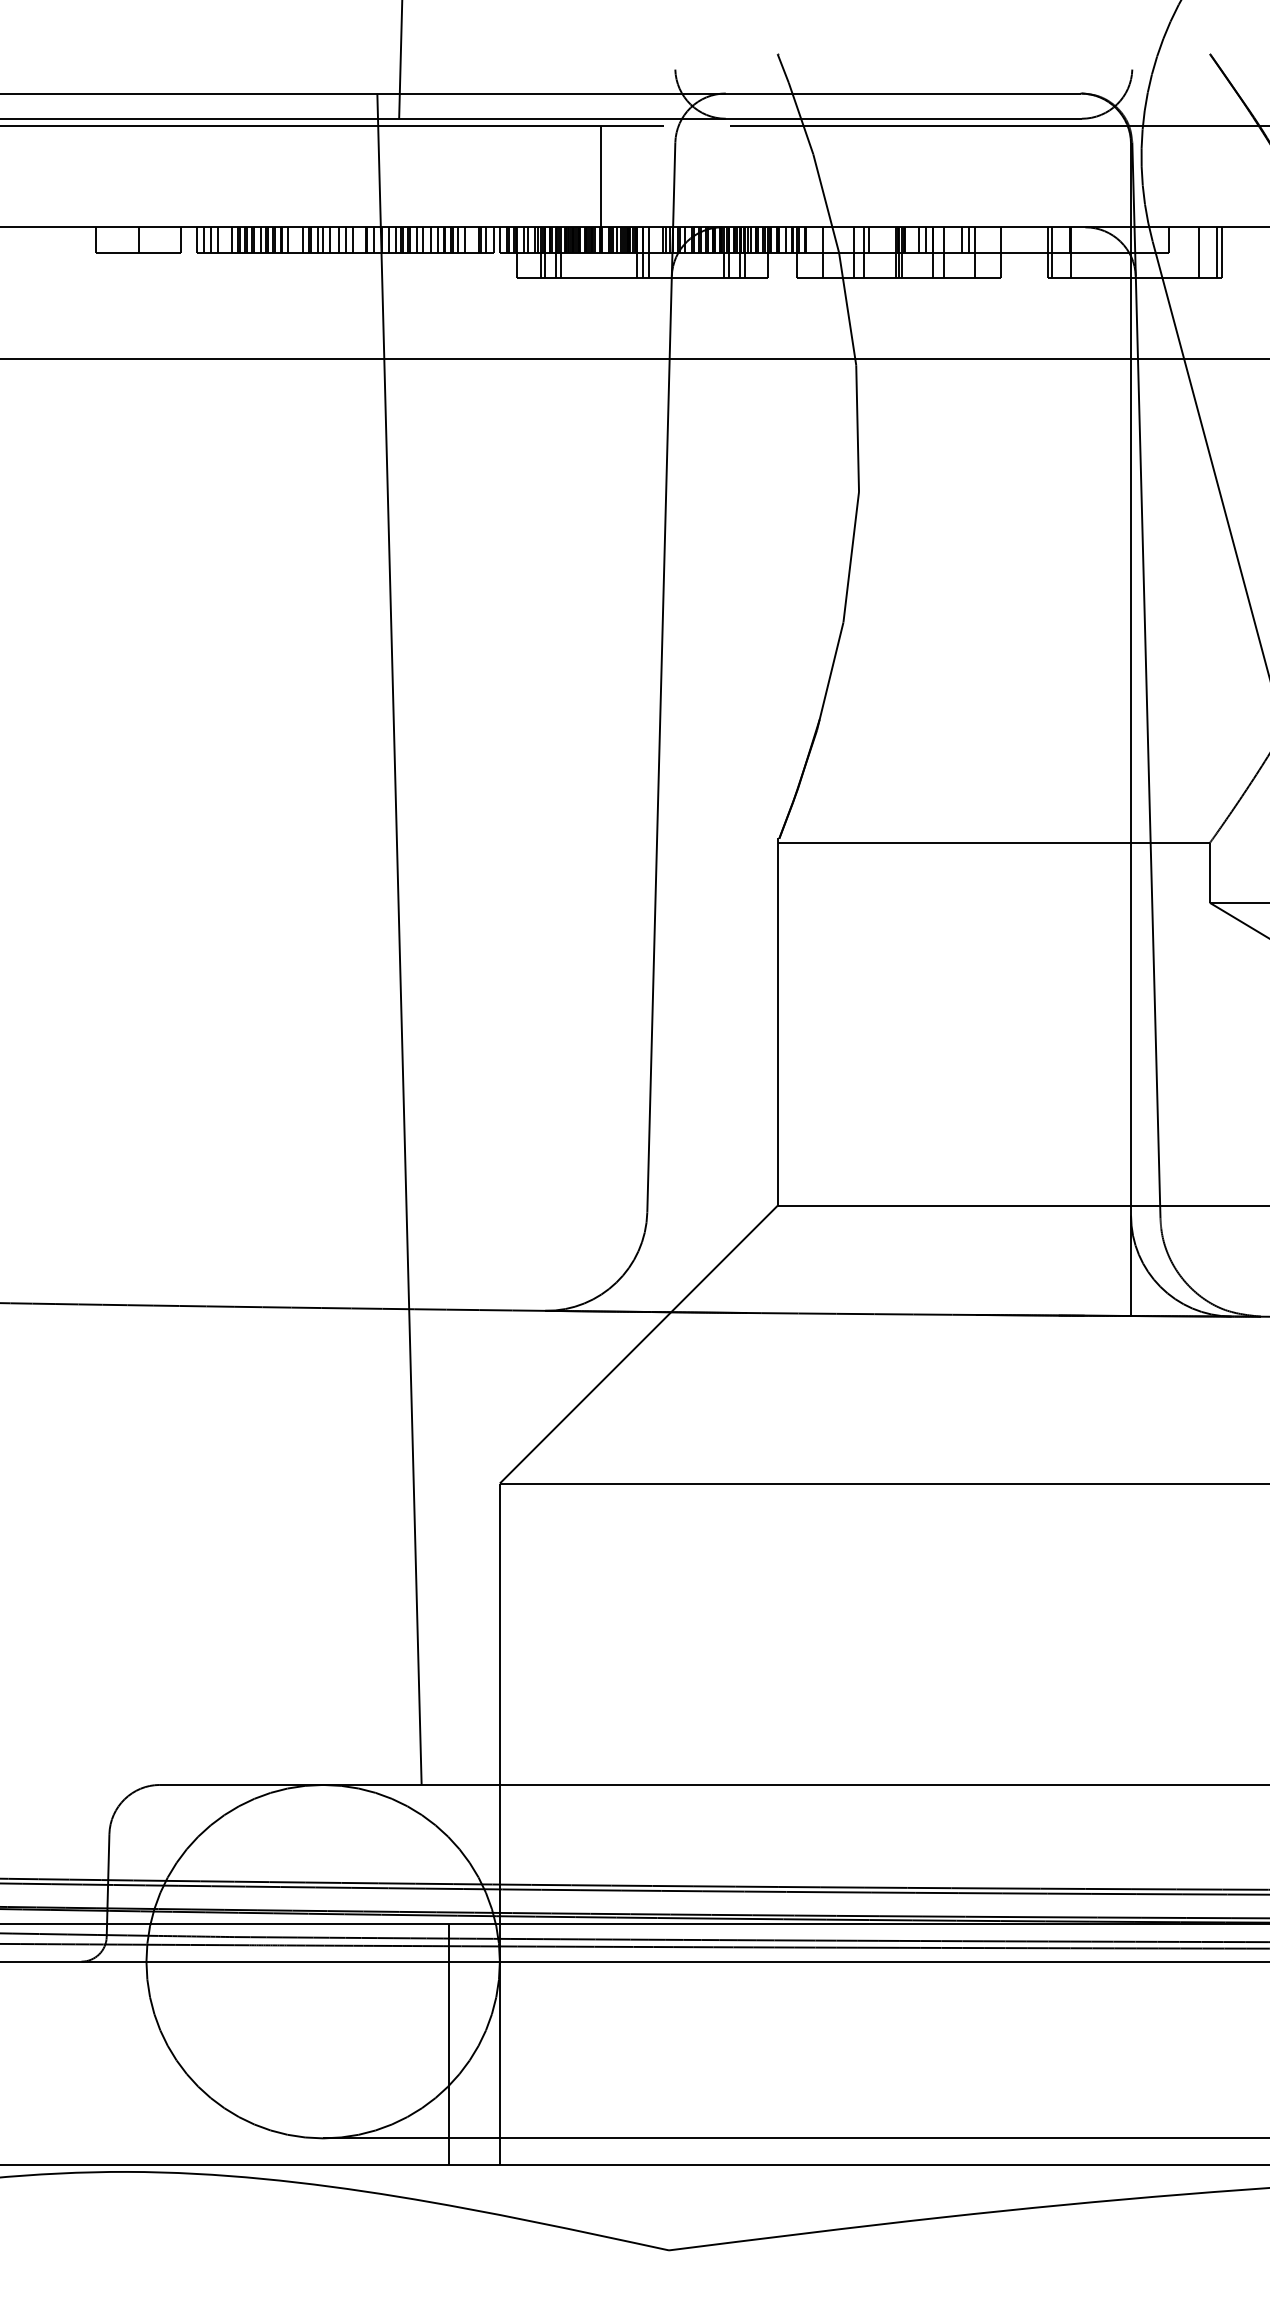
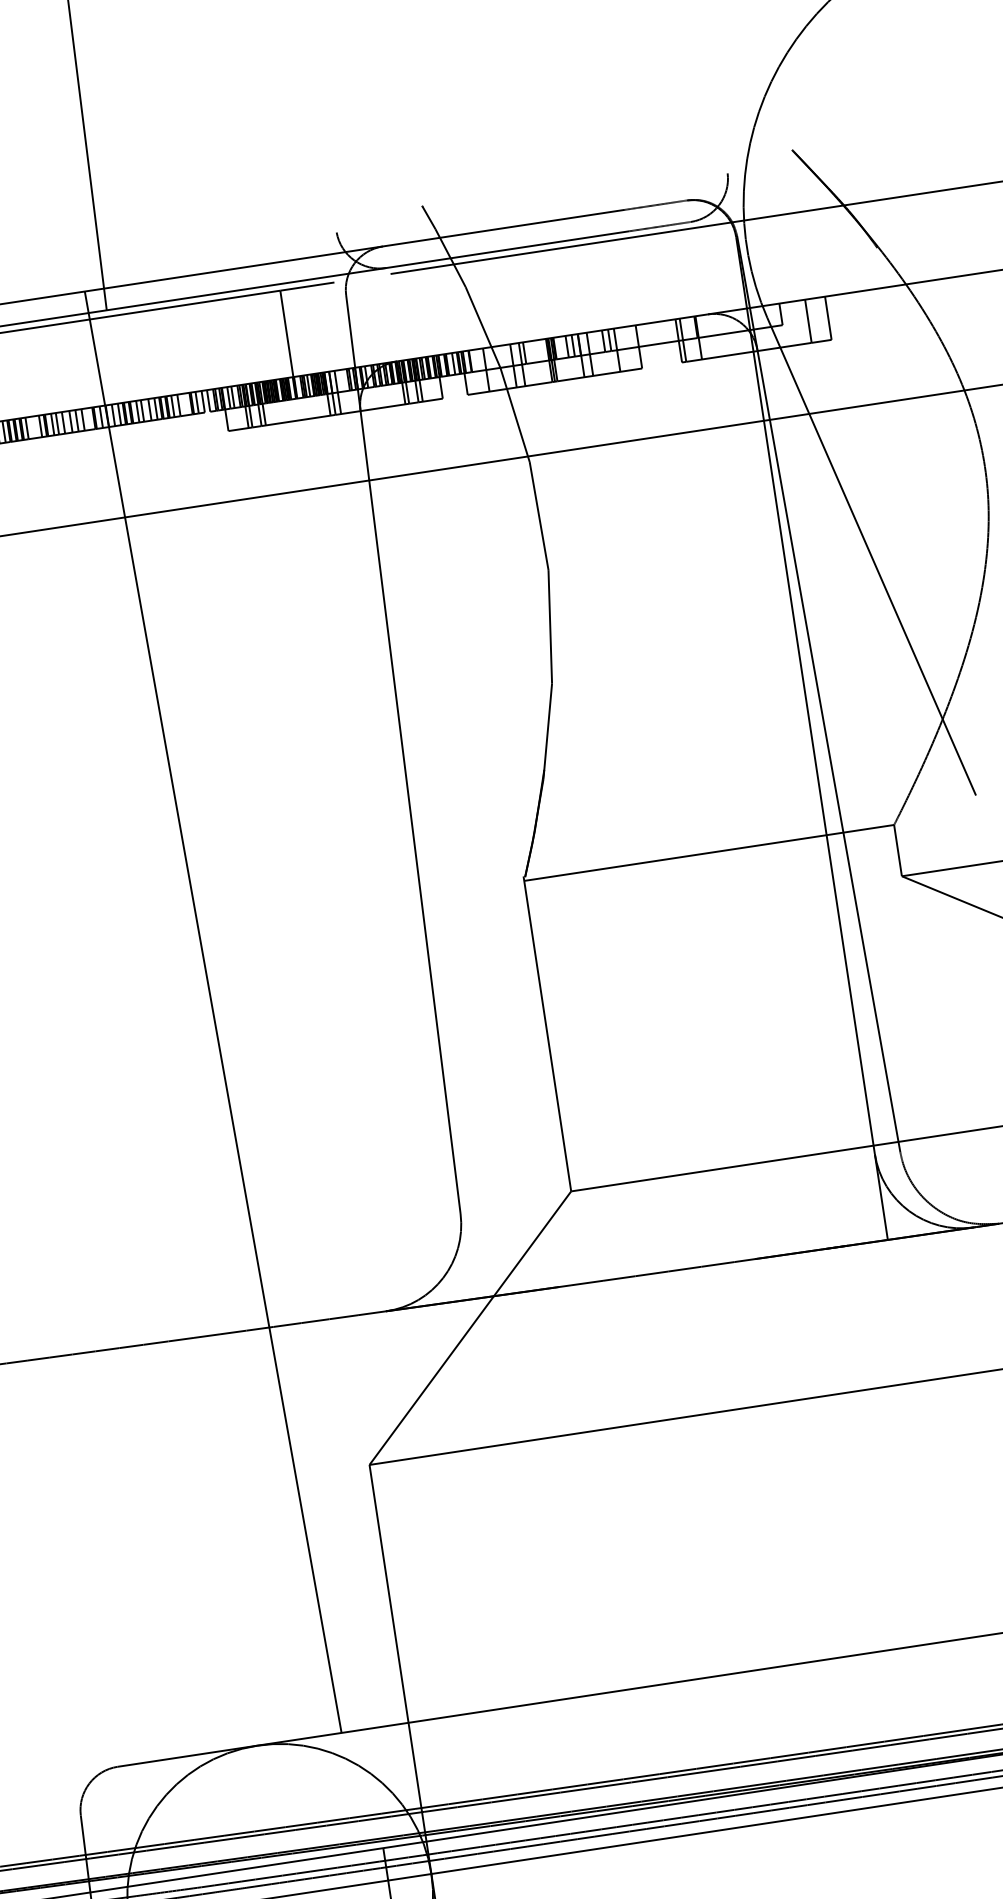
line: (1217, 252) -> (824, 318), removed

